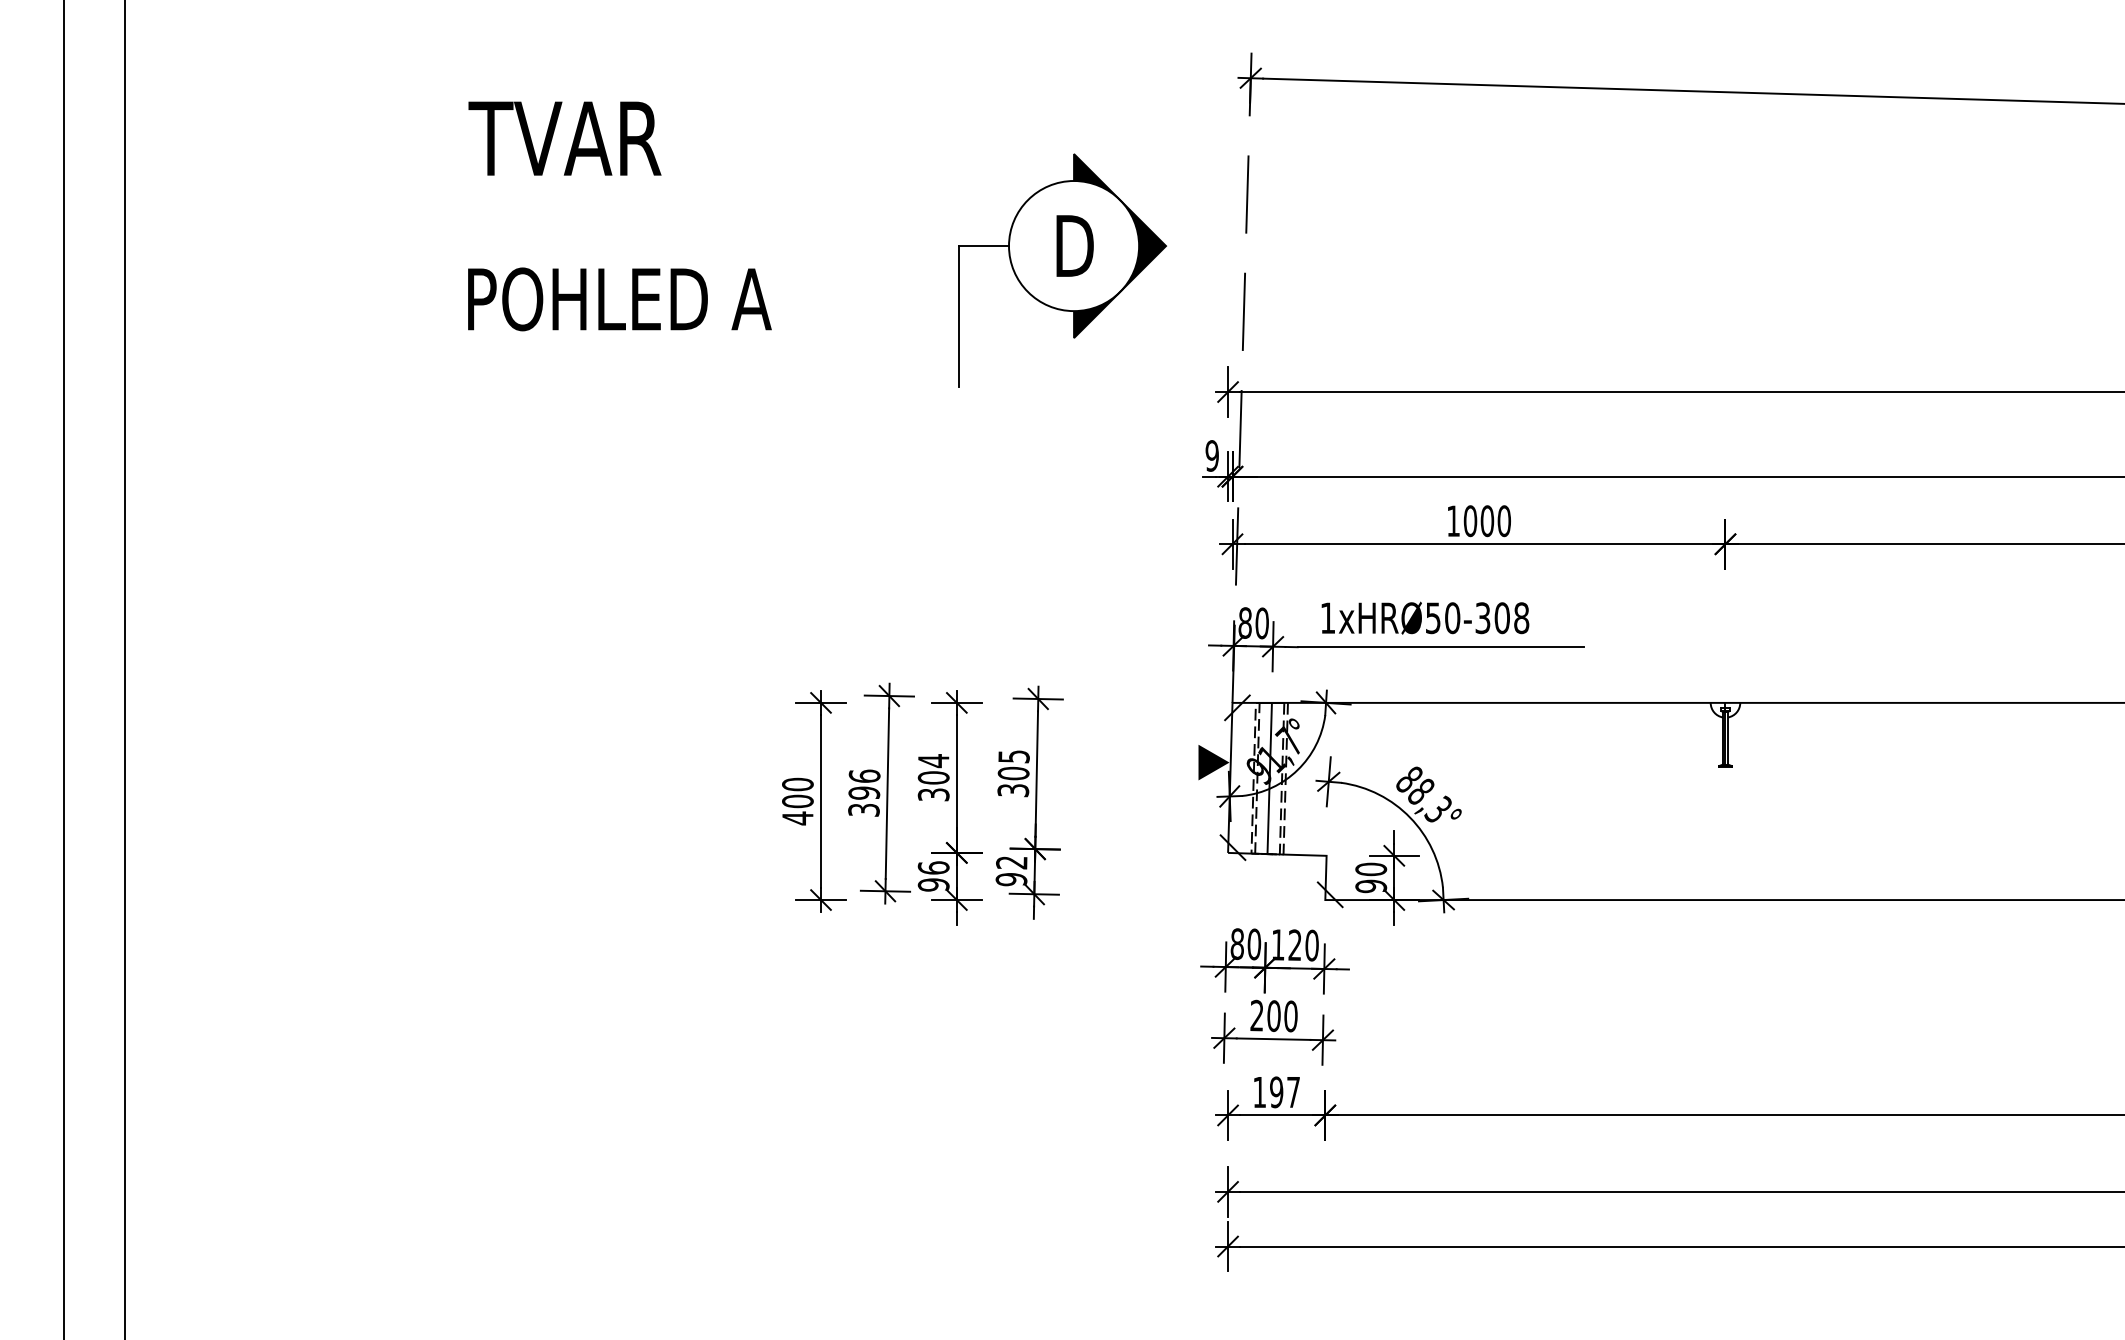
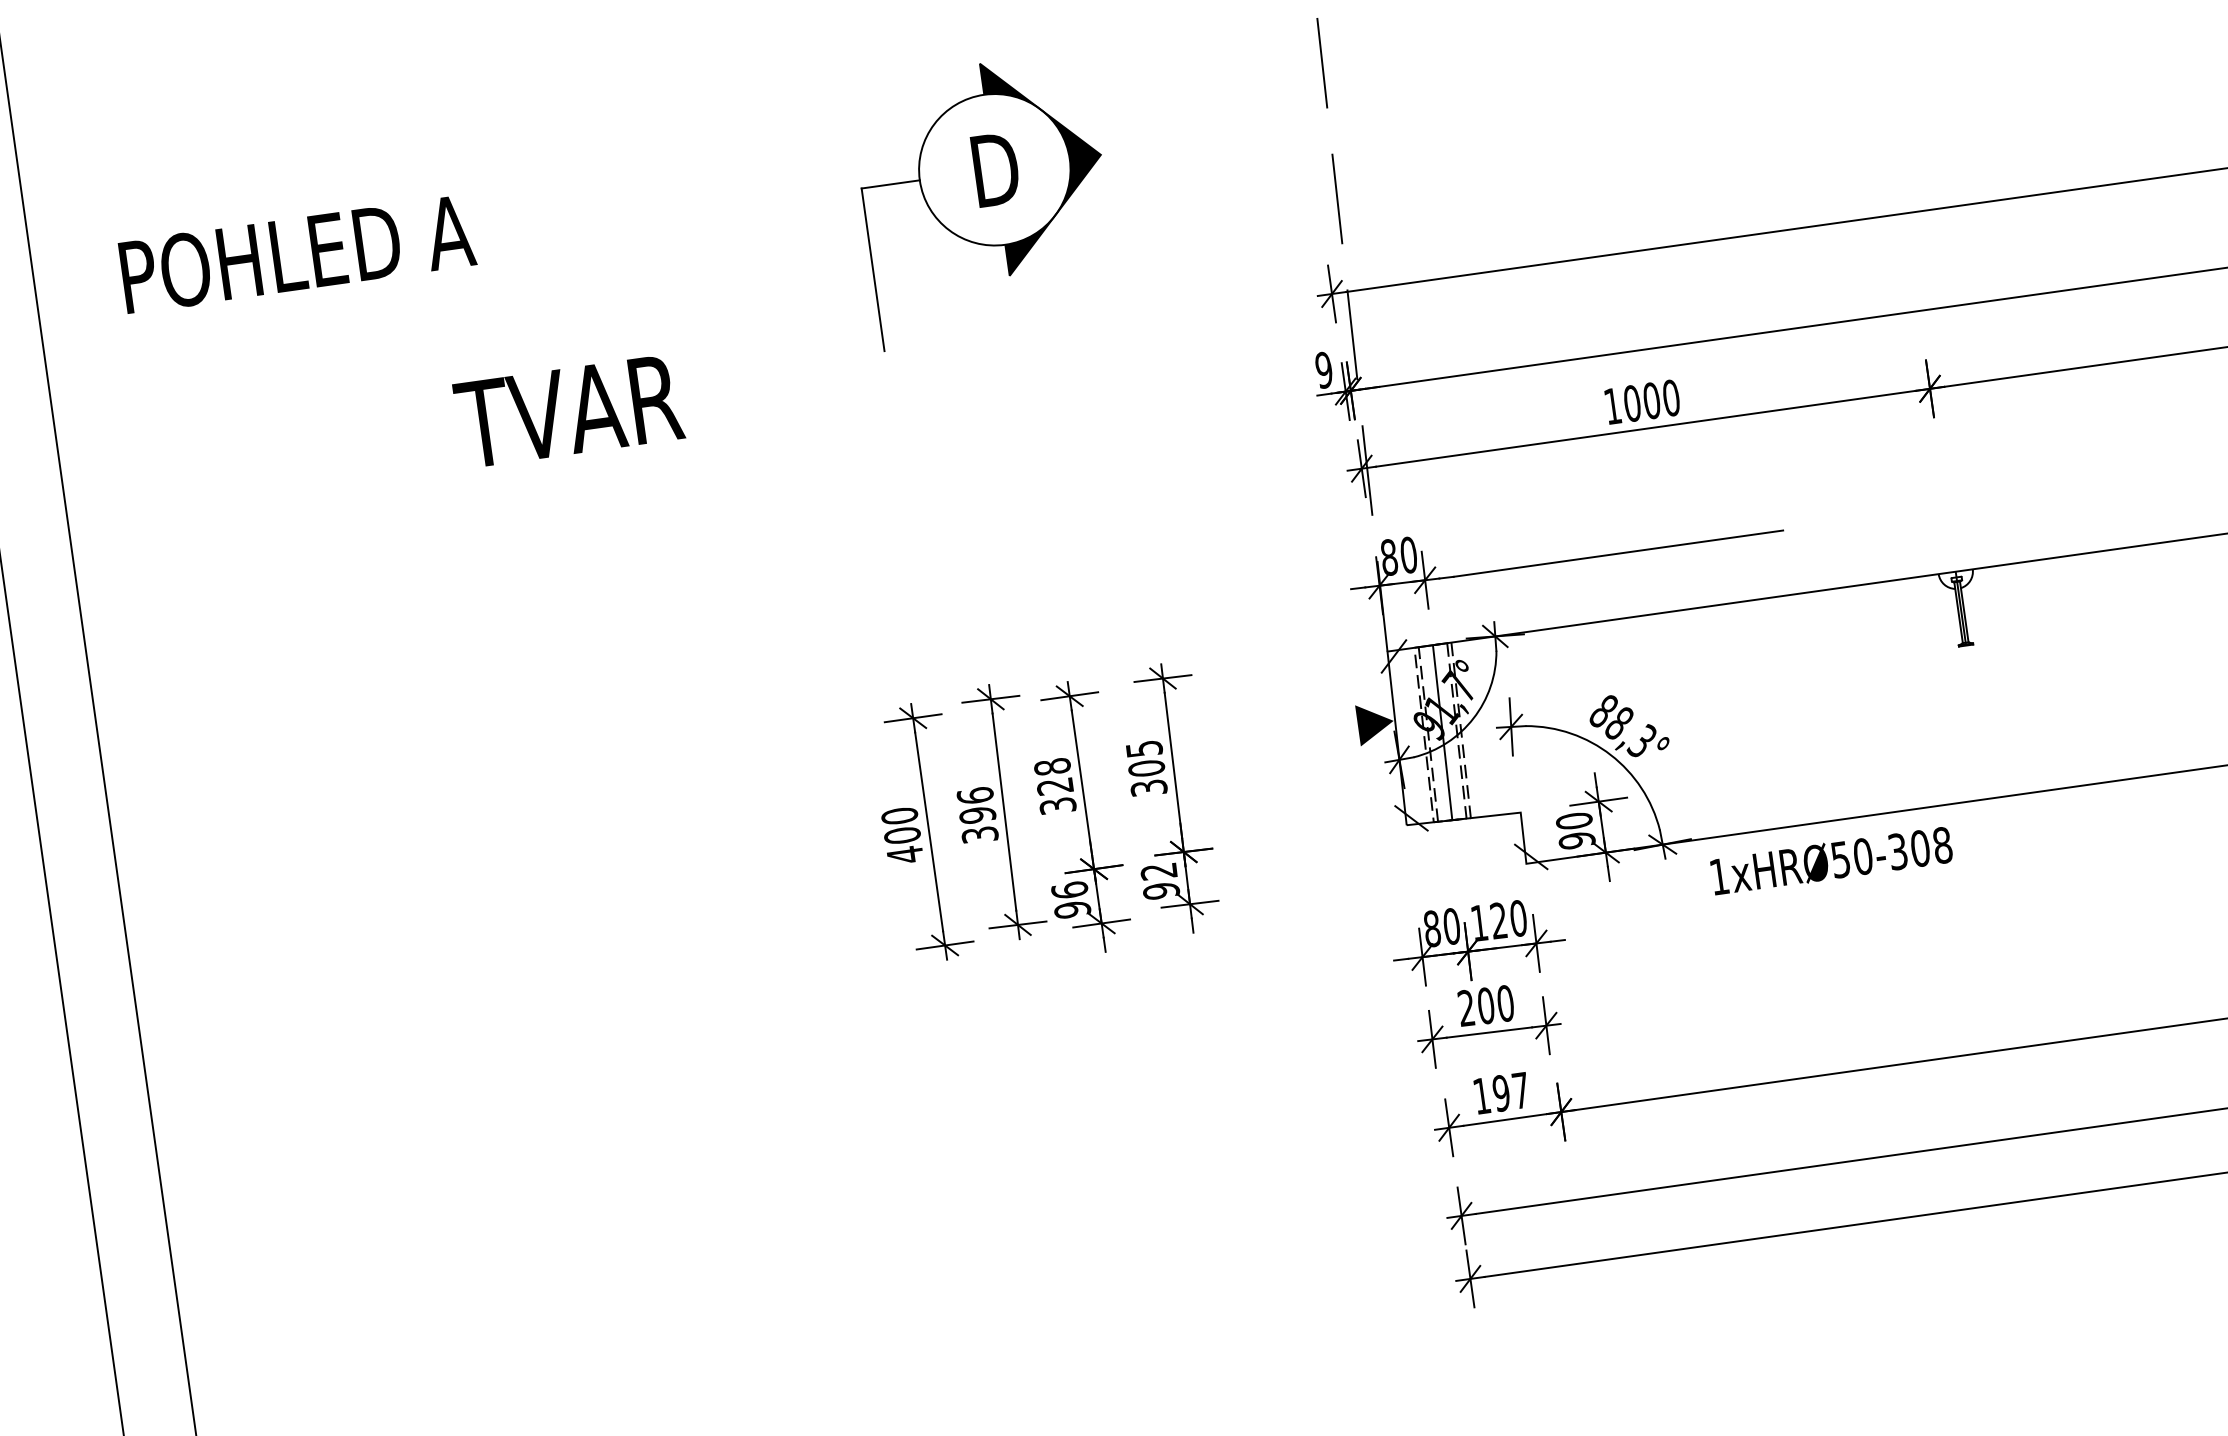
text: (564, 138) -> (568, 411), moved
part: (1062, 270) -> (985, 199), moved
text: (619, 299) -> (297, 254), moved
text: (1425, 617) -> (1831, 860), moved
text: (933, 769) -> (1053, 776), 304 -> 328

